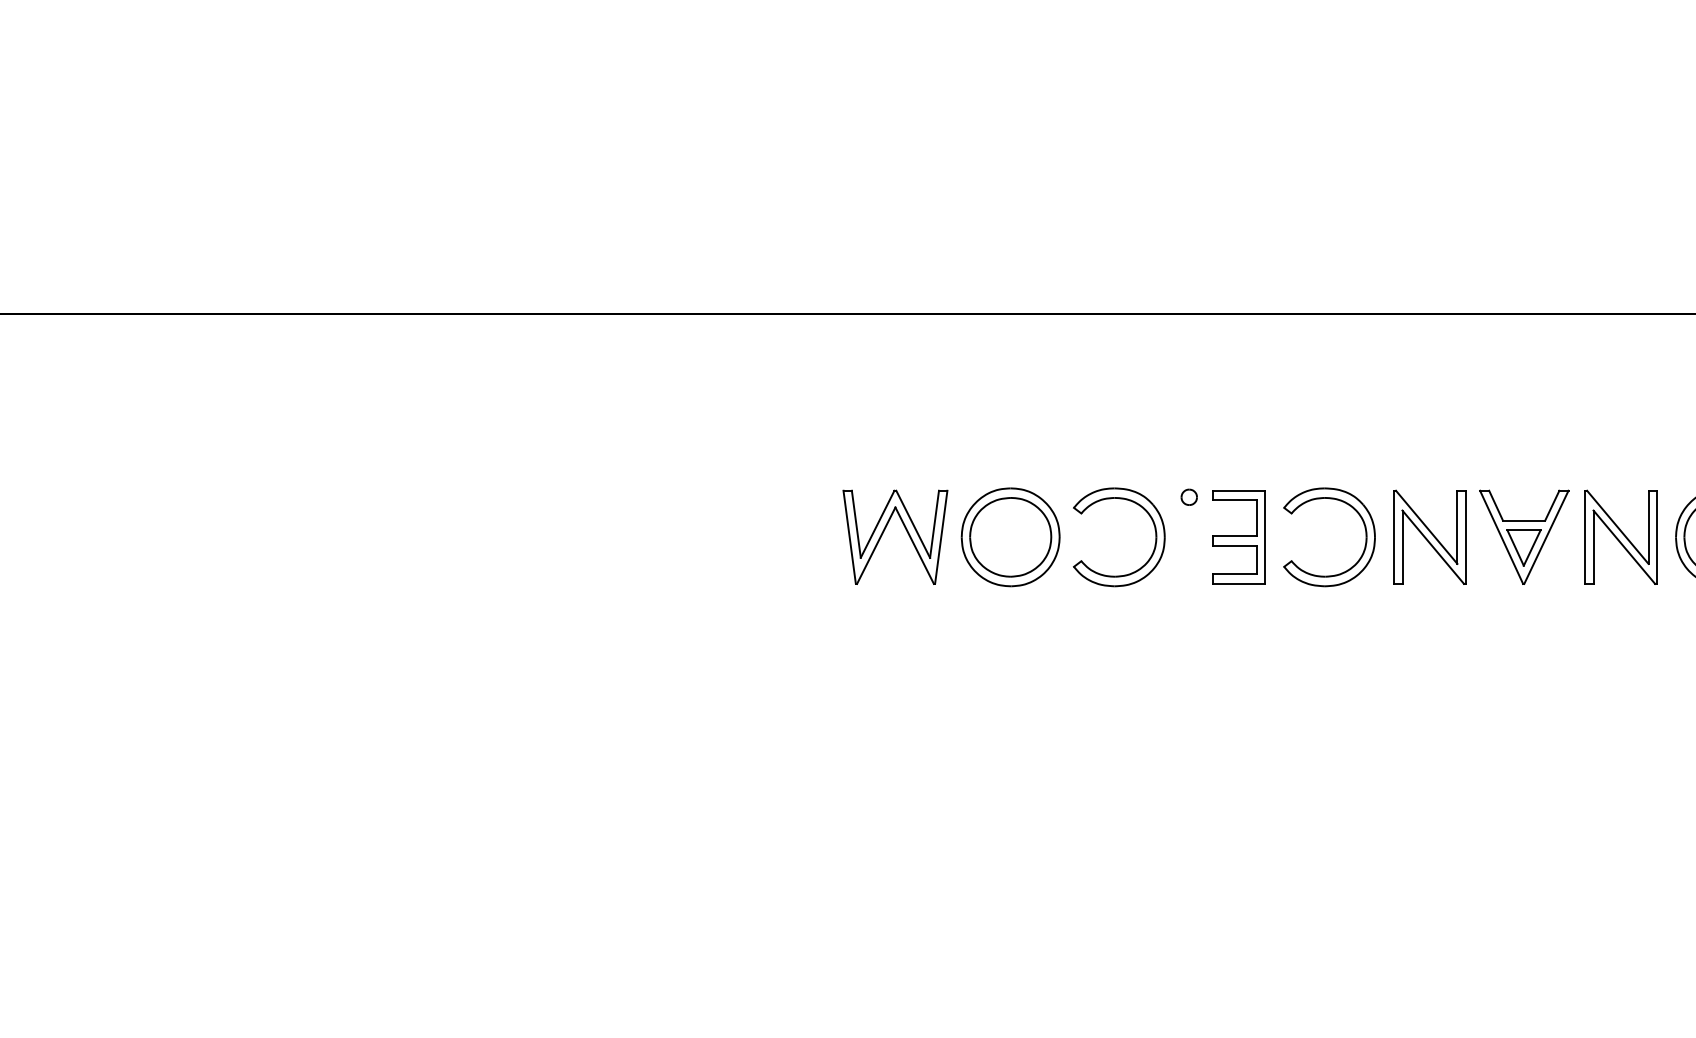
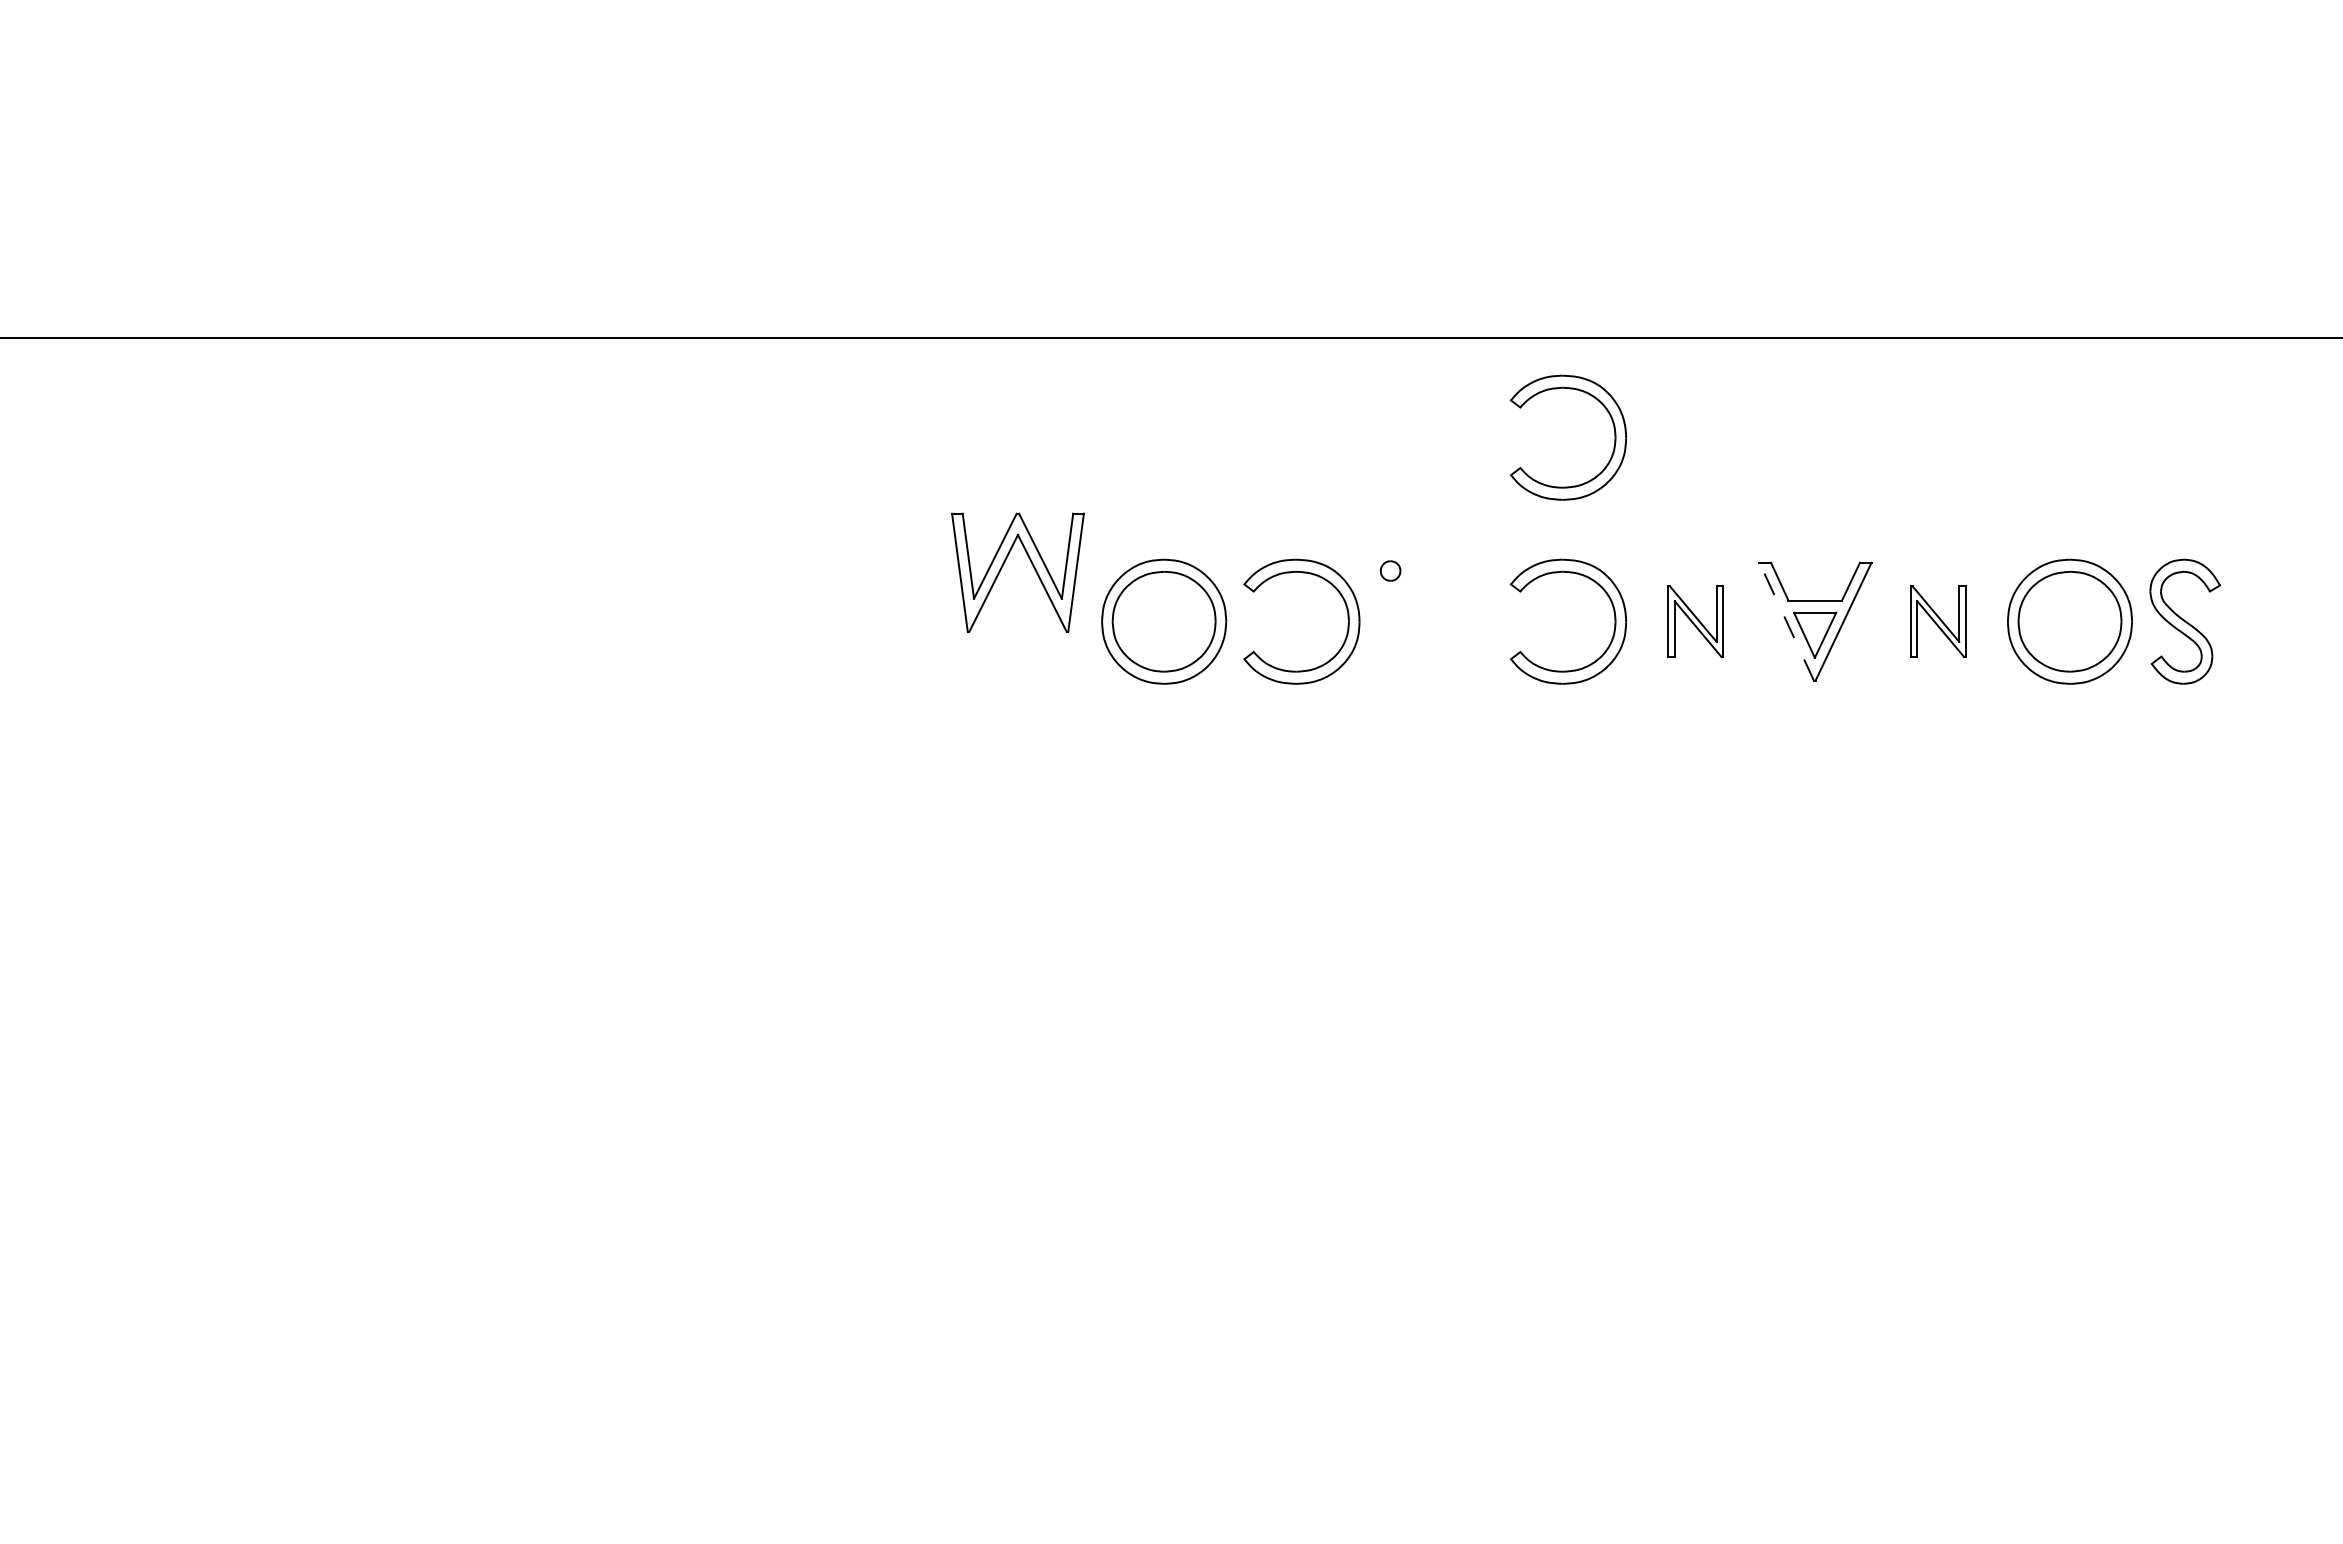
part: (1365, 384) -> (1613, 428), added
part: (884, 532) -> (1003, 566), moved
part: (1238, 537) -> (1453, 621), removed
part: (1429, 537) -> (1695, 621), size x0.6
line: (1501, 537) -> (1786, 621), solid -> dashed
part: (1621, 537) -> (1938, 621), size x0.6

